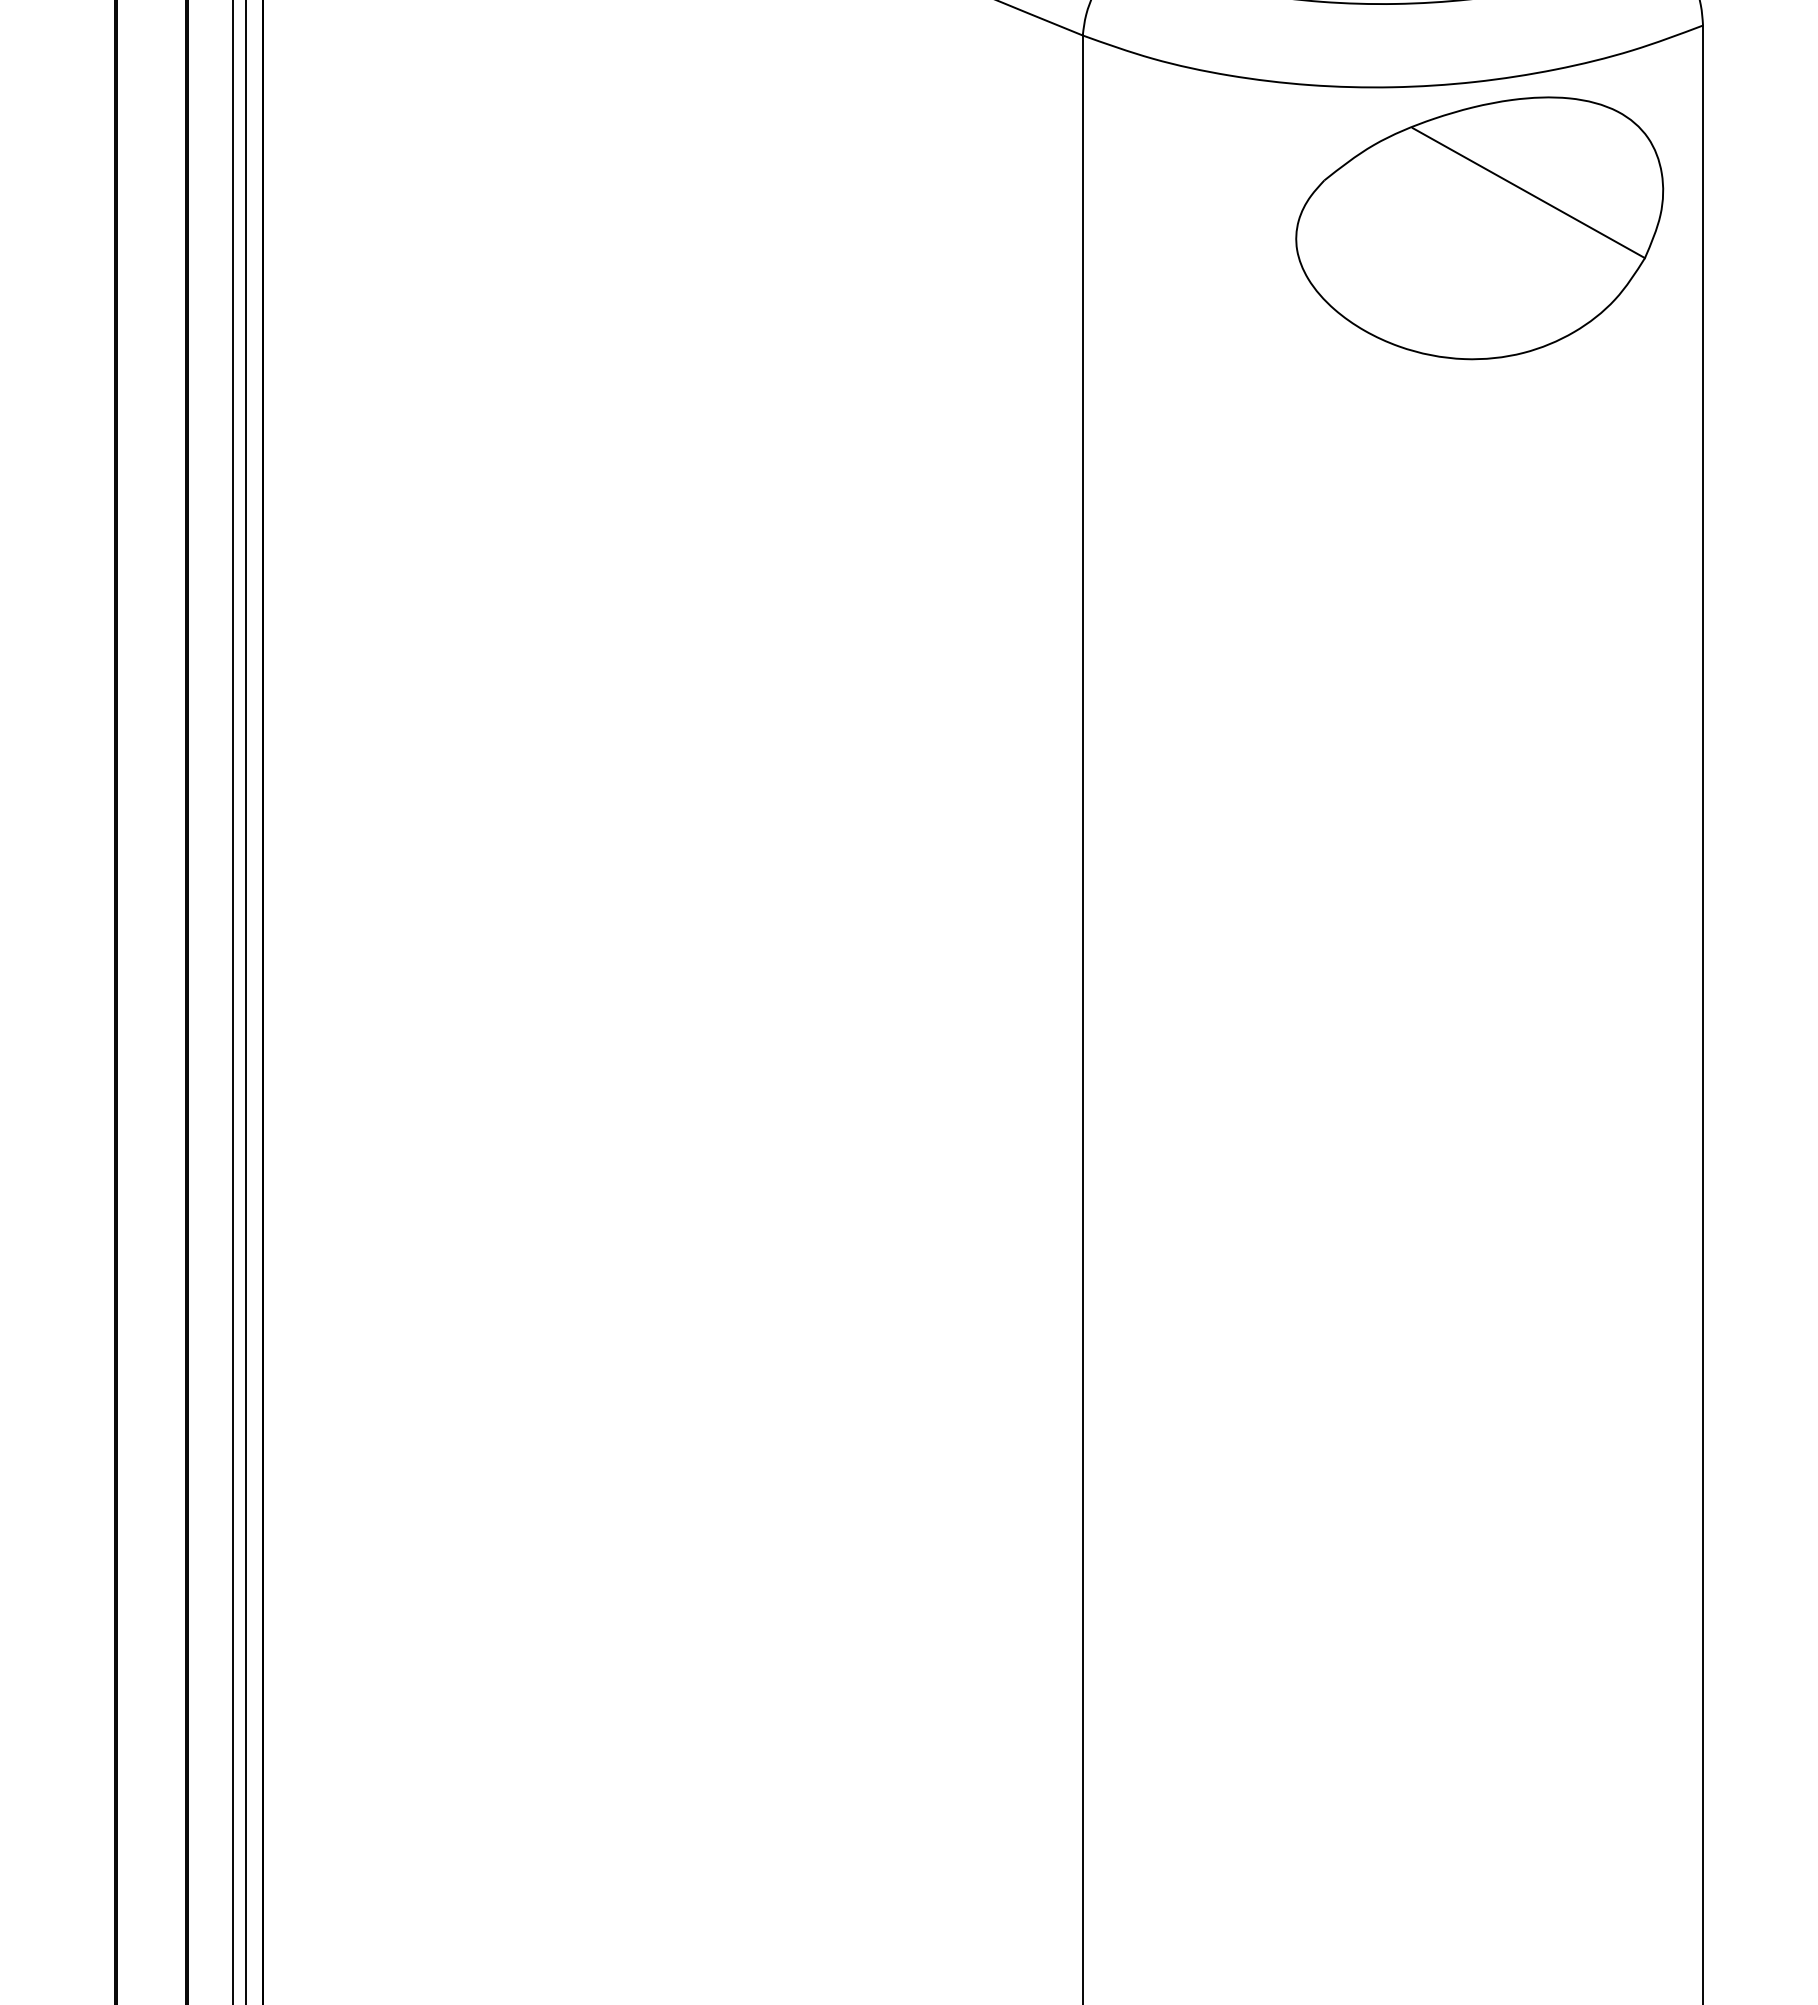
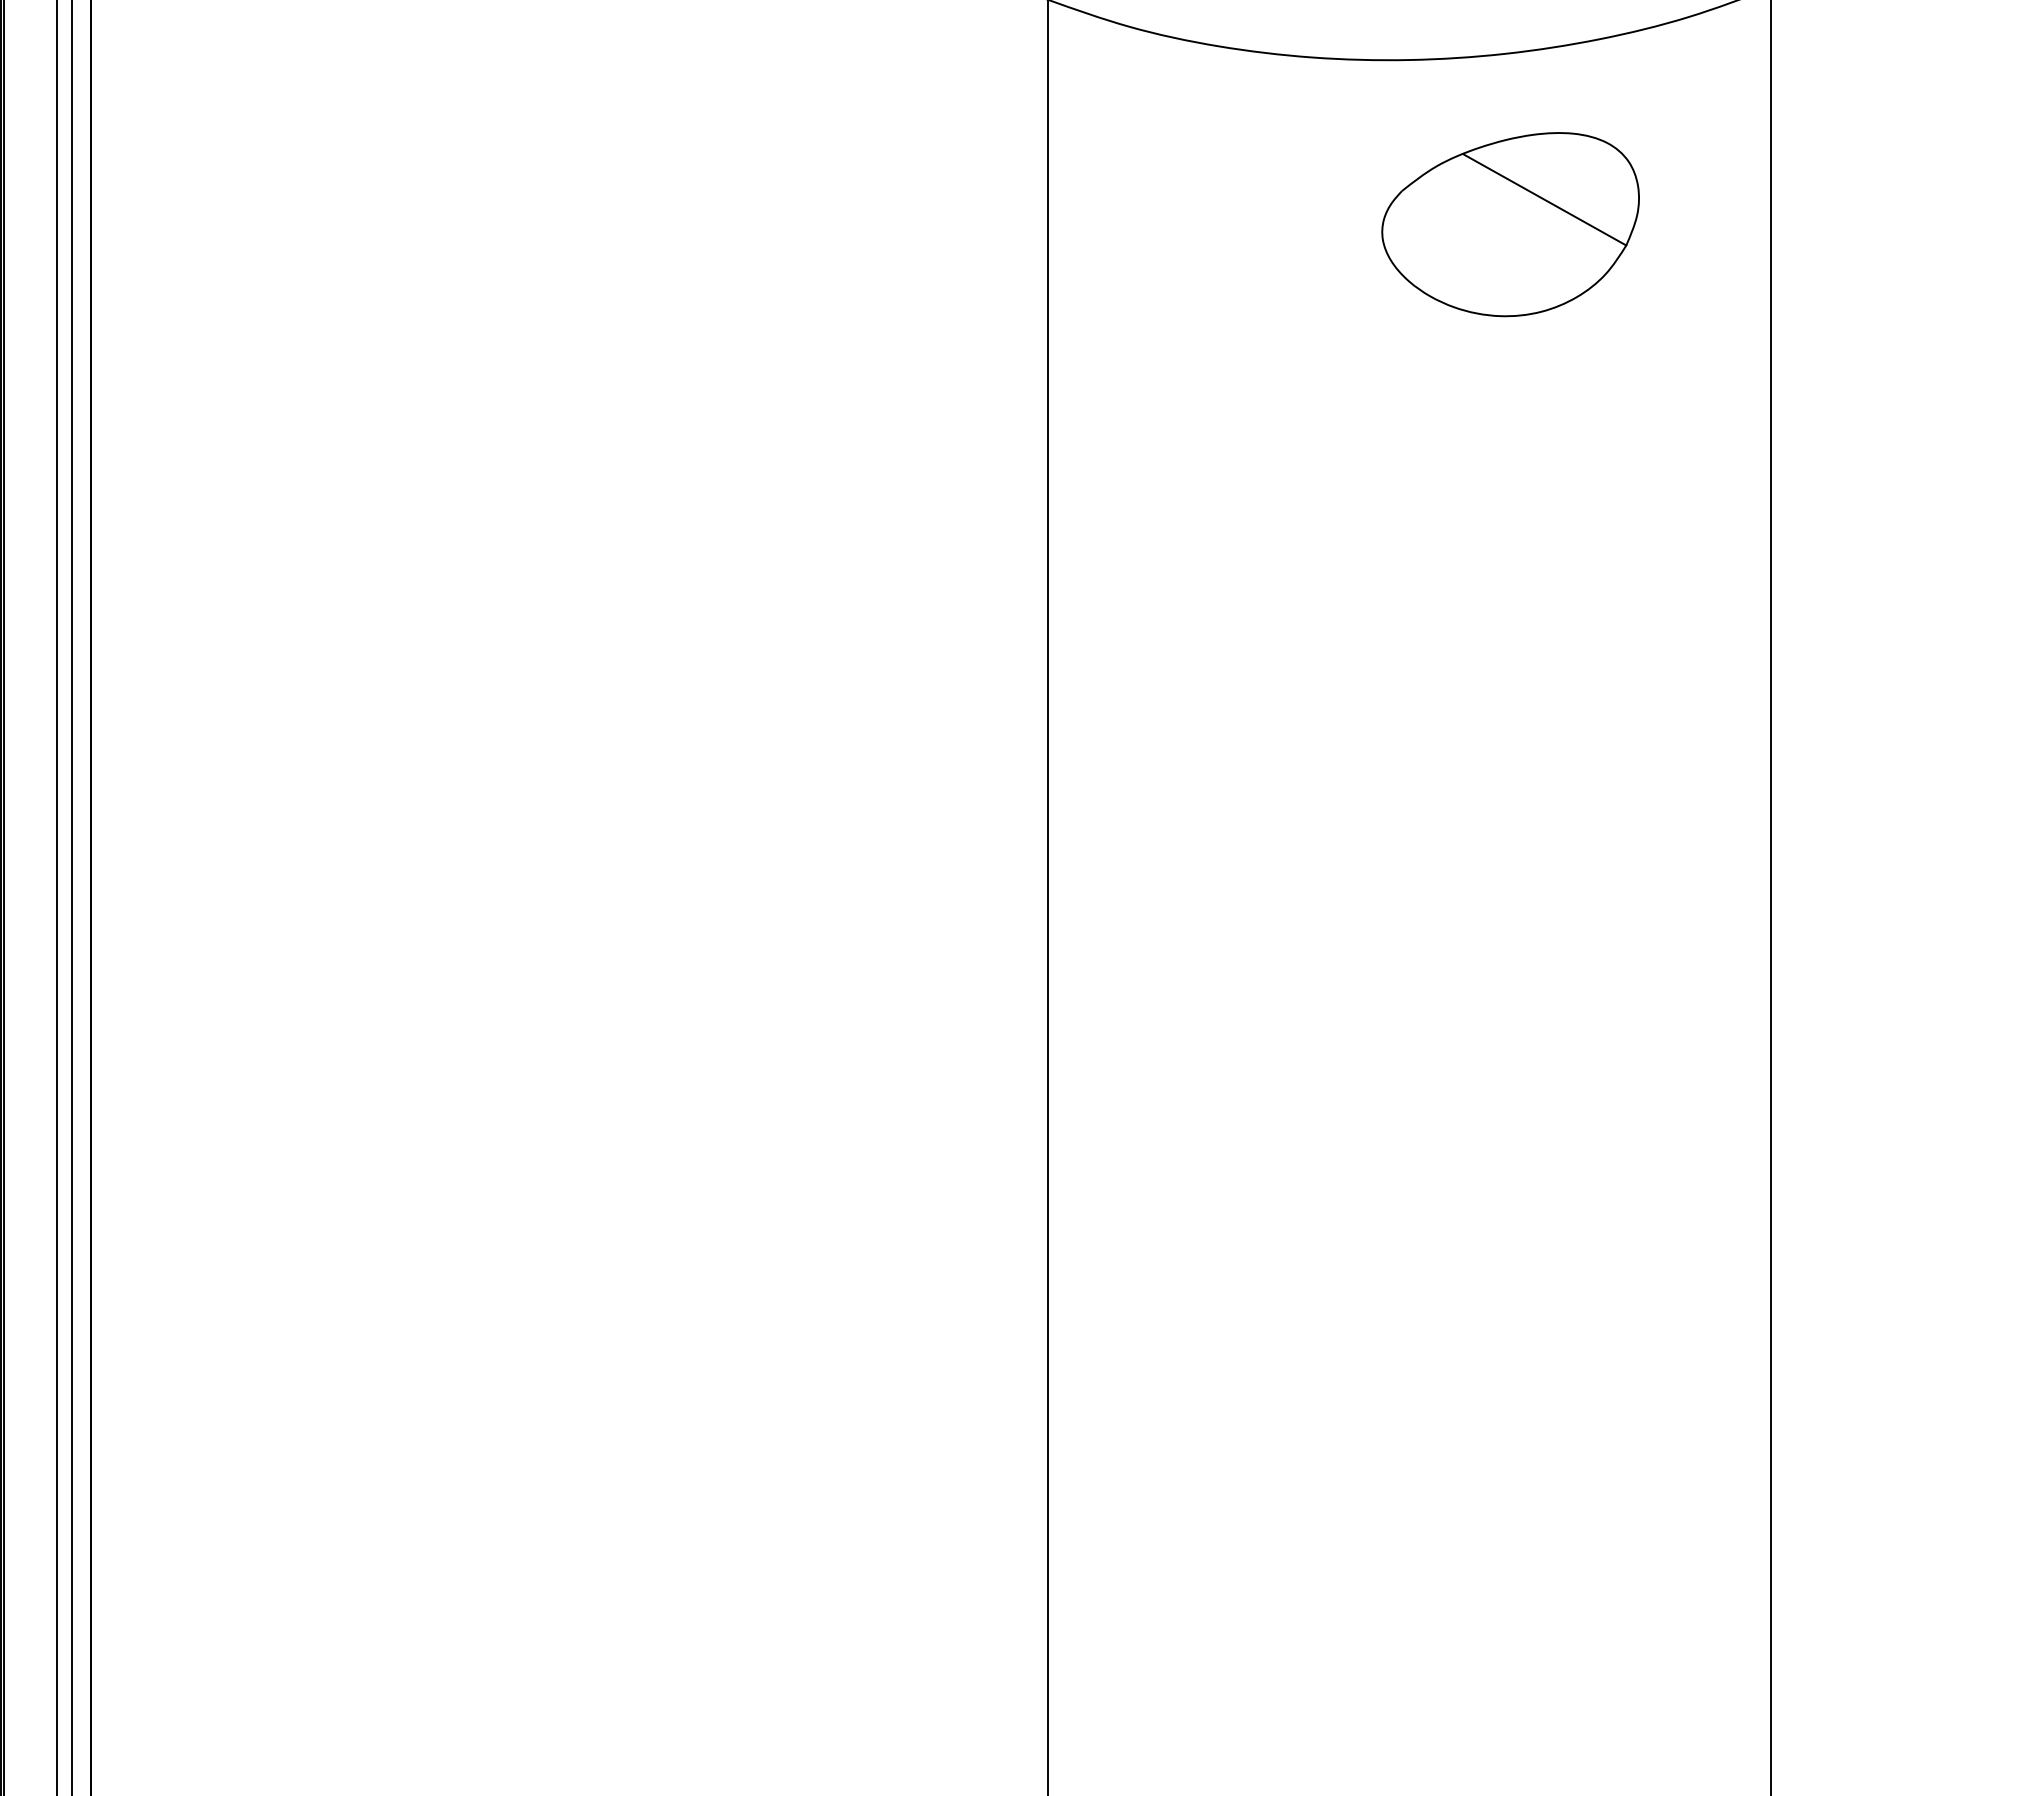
part: (1479, 228) -> (1510, 224), size x0.6

